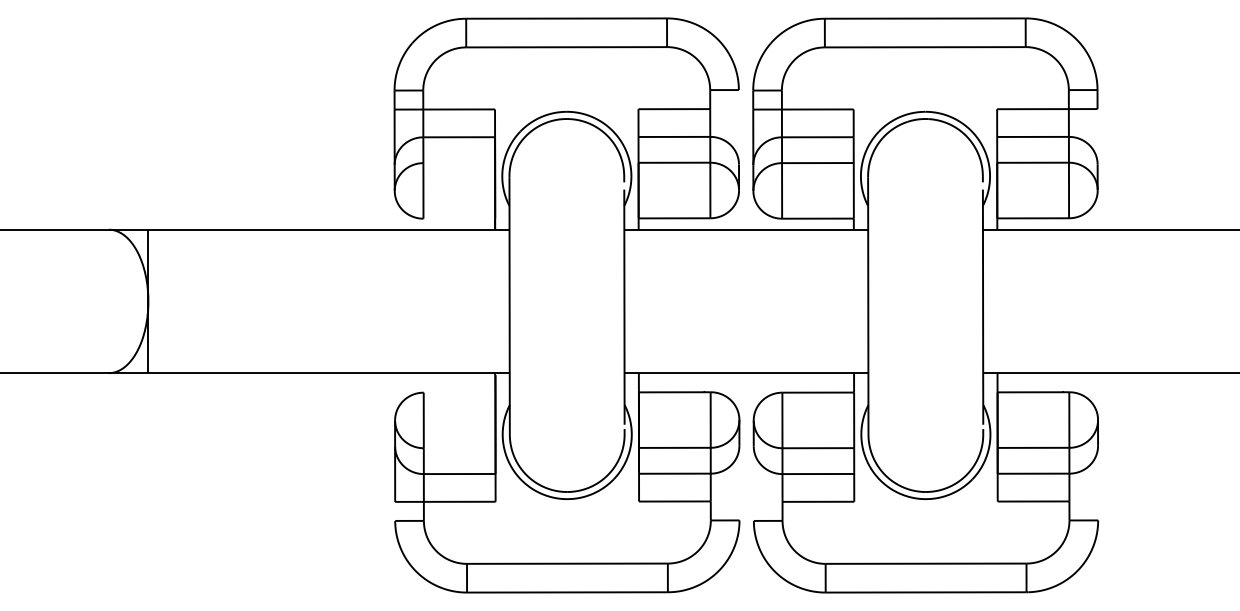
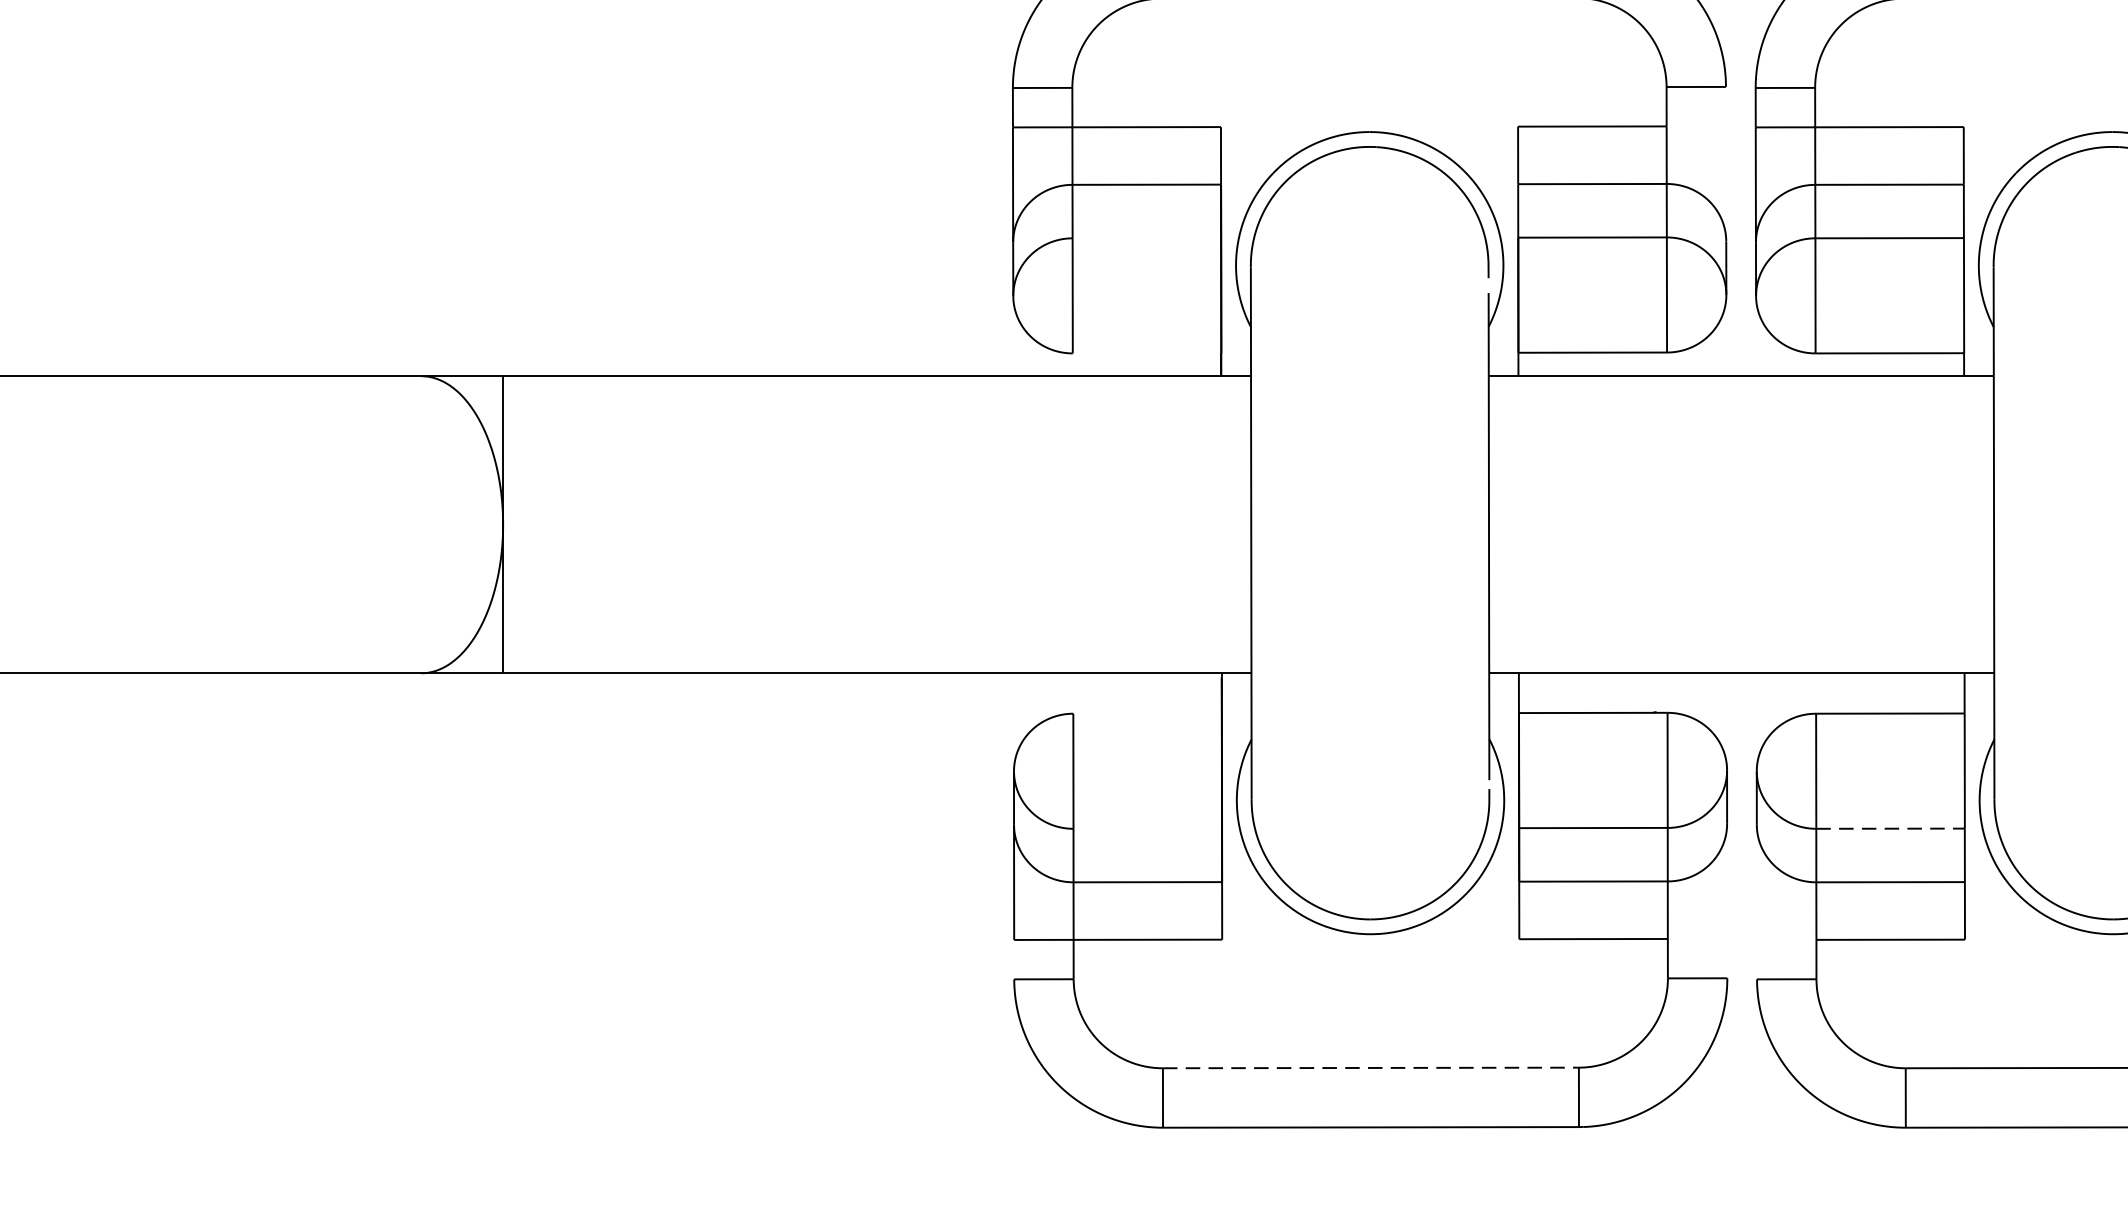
line: (818, 448) -> (1890, 829), solid -> dashed
line: (567, 563) -> (1371, 1067), solid -> dashed

